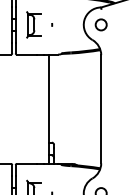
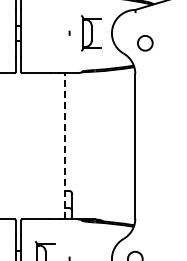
part: (34, 25) -> (91, 33), moved
circle: (101, 25) -> (145, 43), moved
line: (49, 108) -> (65, 145), solid -> dashed

